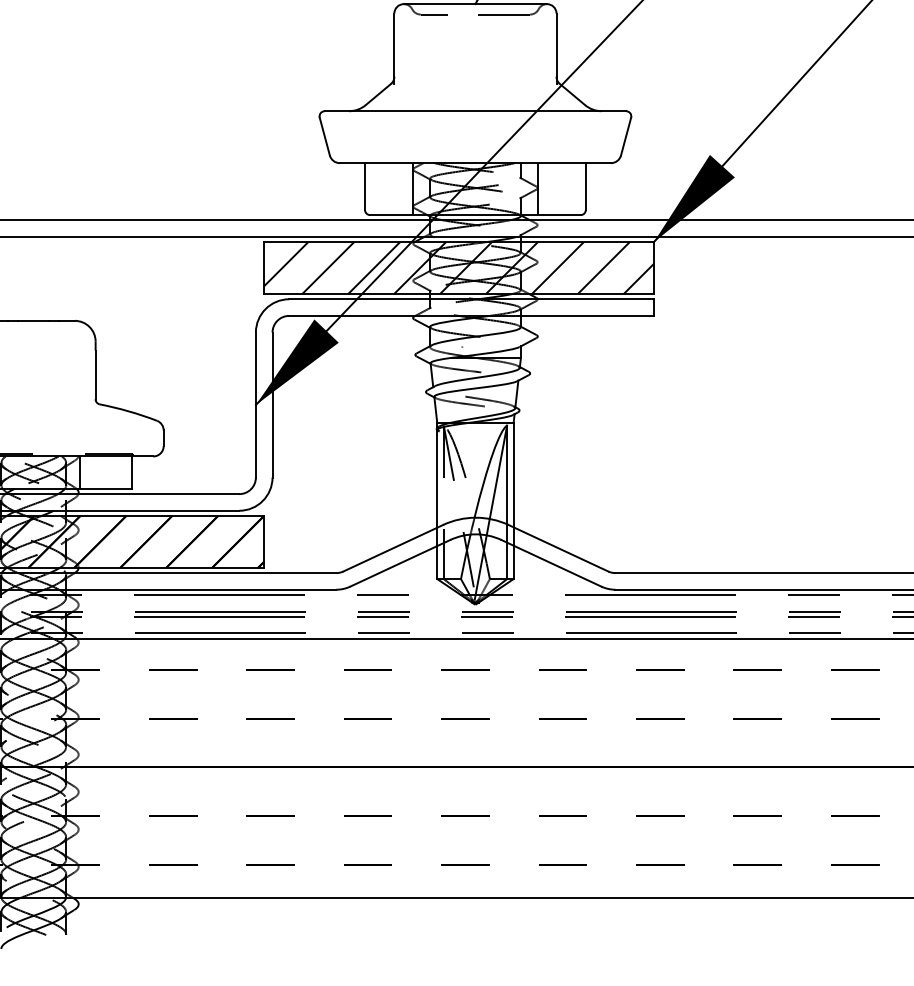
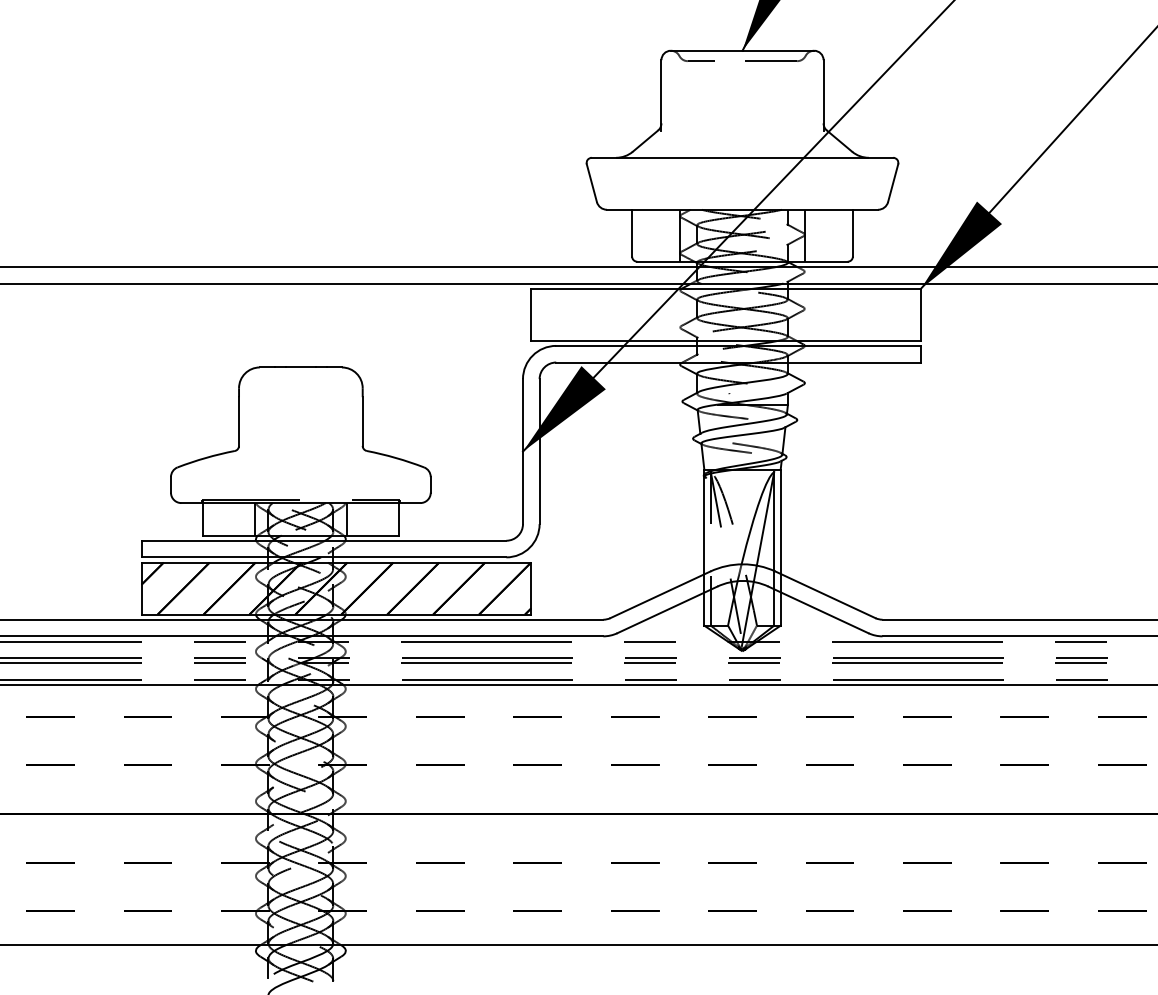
hatch: (459, 267) -> (726, 314), removed

